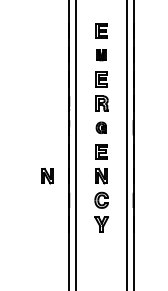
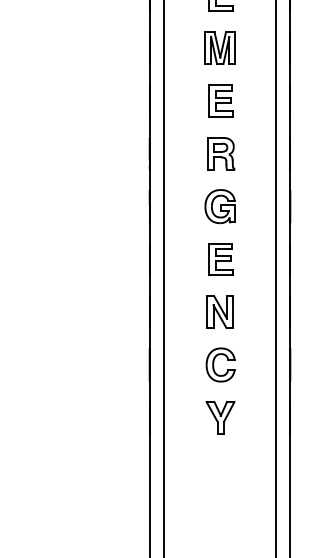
part: (101, 55) -> (220, 48), size x1.43
part: (100, 127) -> (217, 206), size x1.43
part: (47, 176) -> (102, 312), removed

